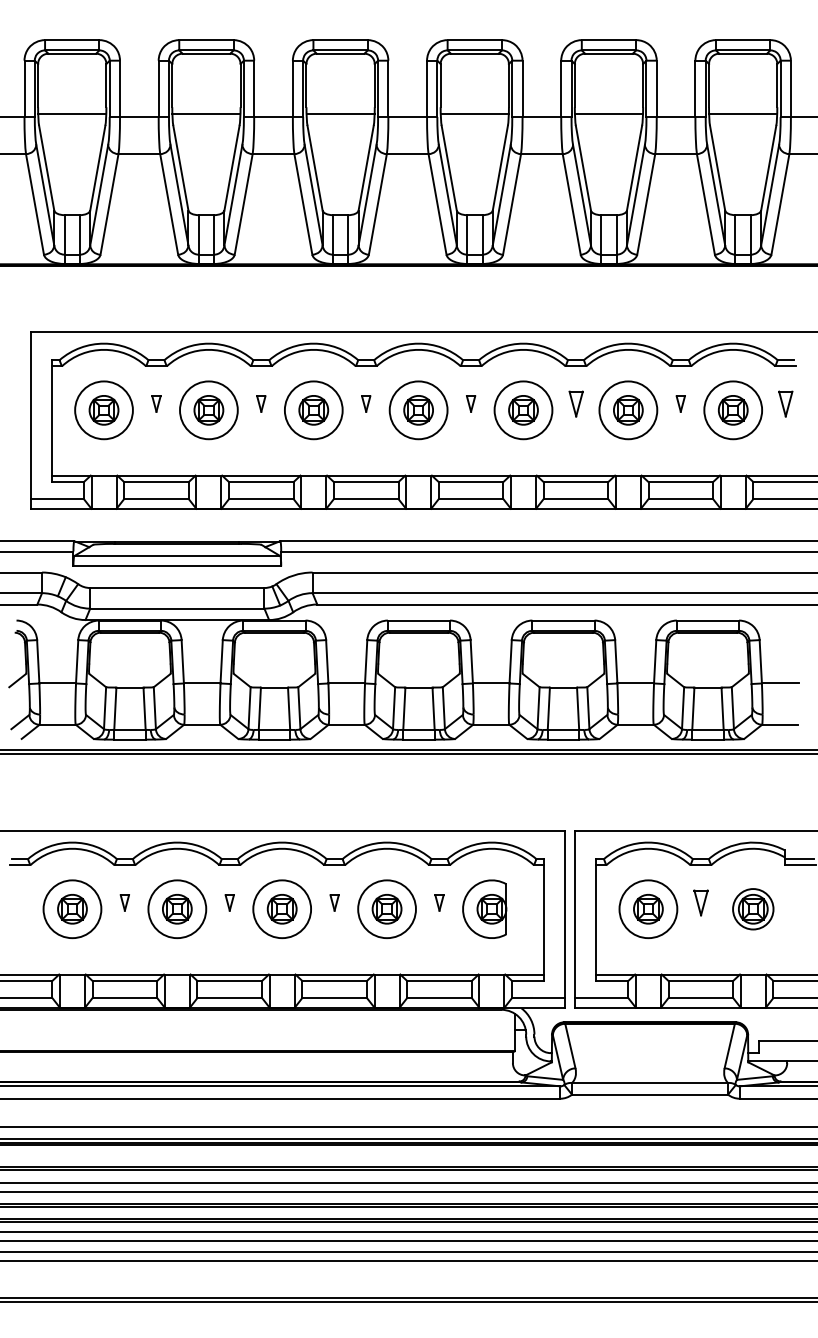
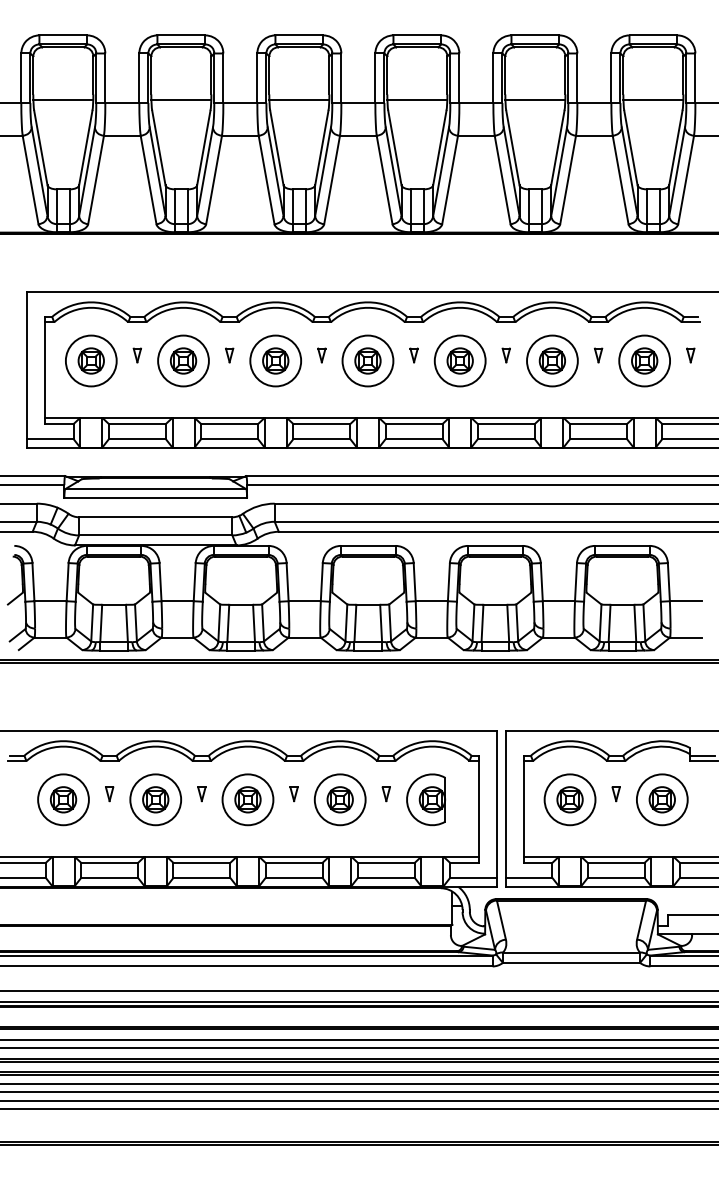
part: (575, 403) -> (505, 354), size x0.62
part: (785, 403) -> (690, 354), size x0.62
part: (700, 902) -> (615, 793), size x0.62
circle: (753, 909) -> (662, 800), size x1.43

